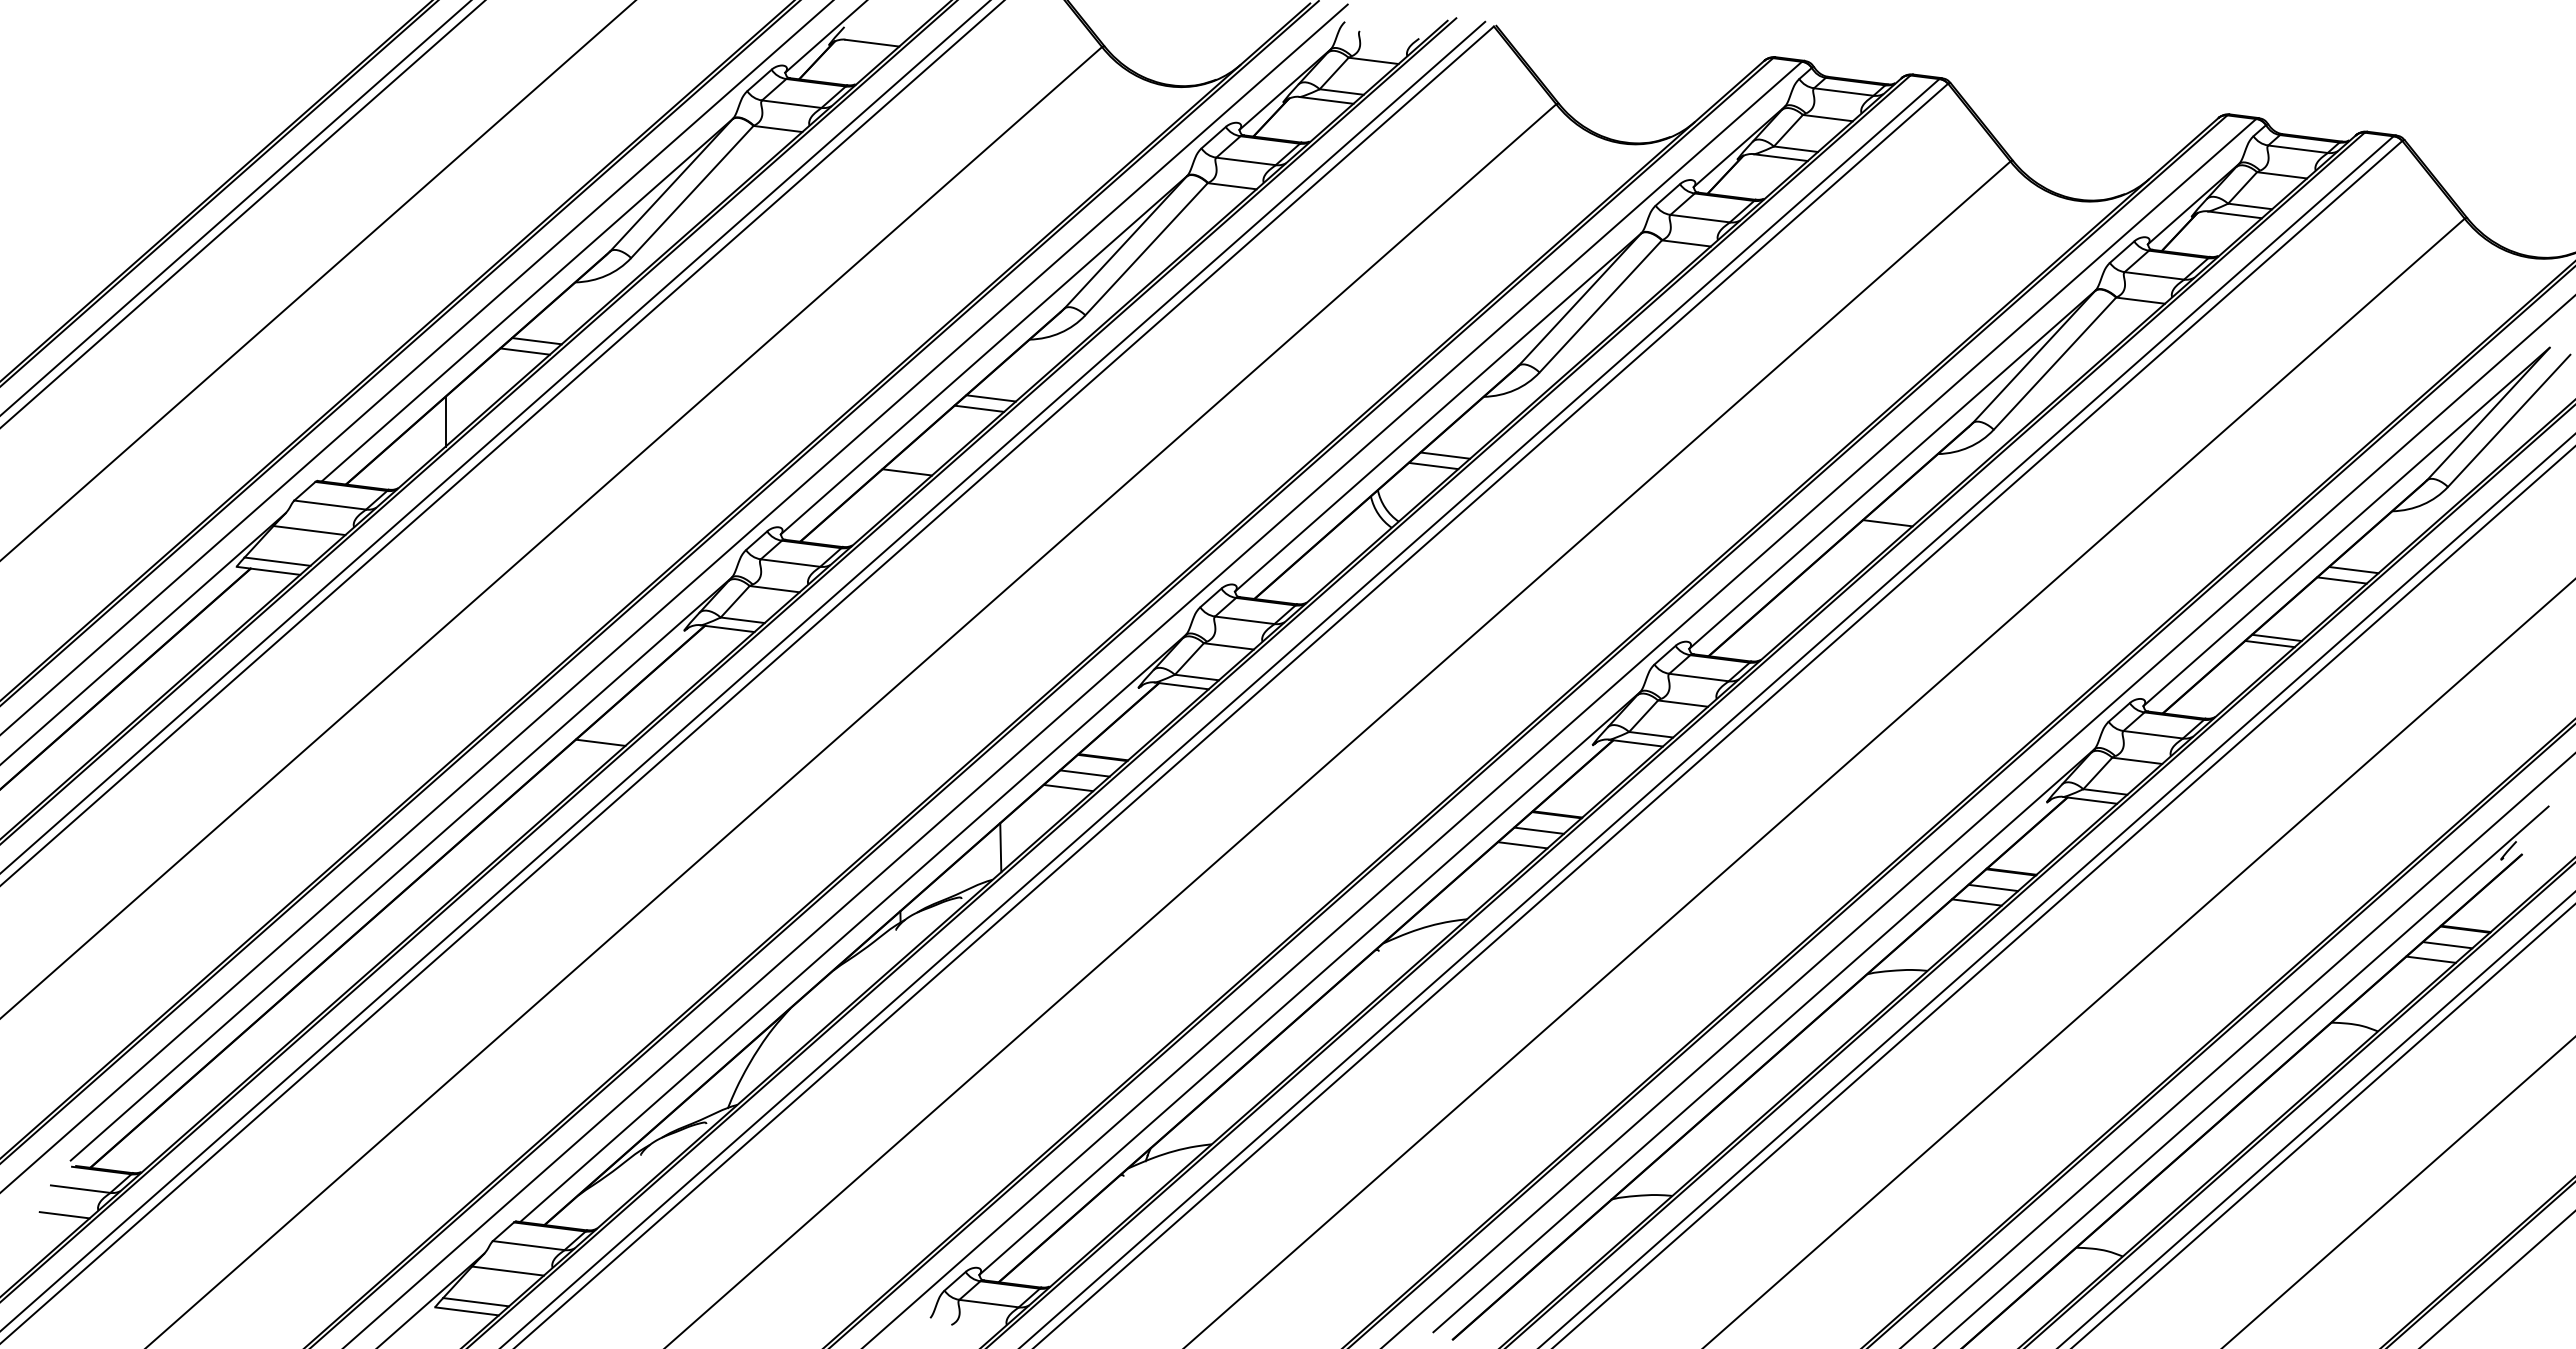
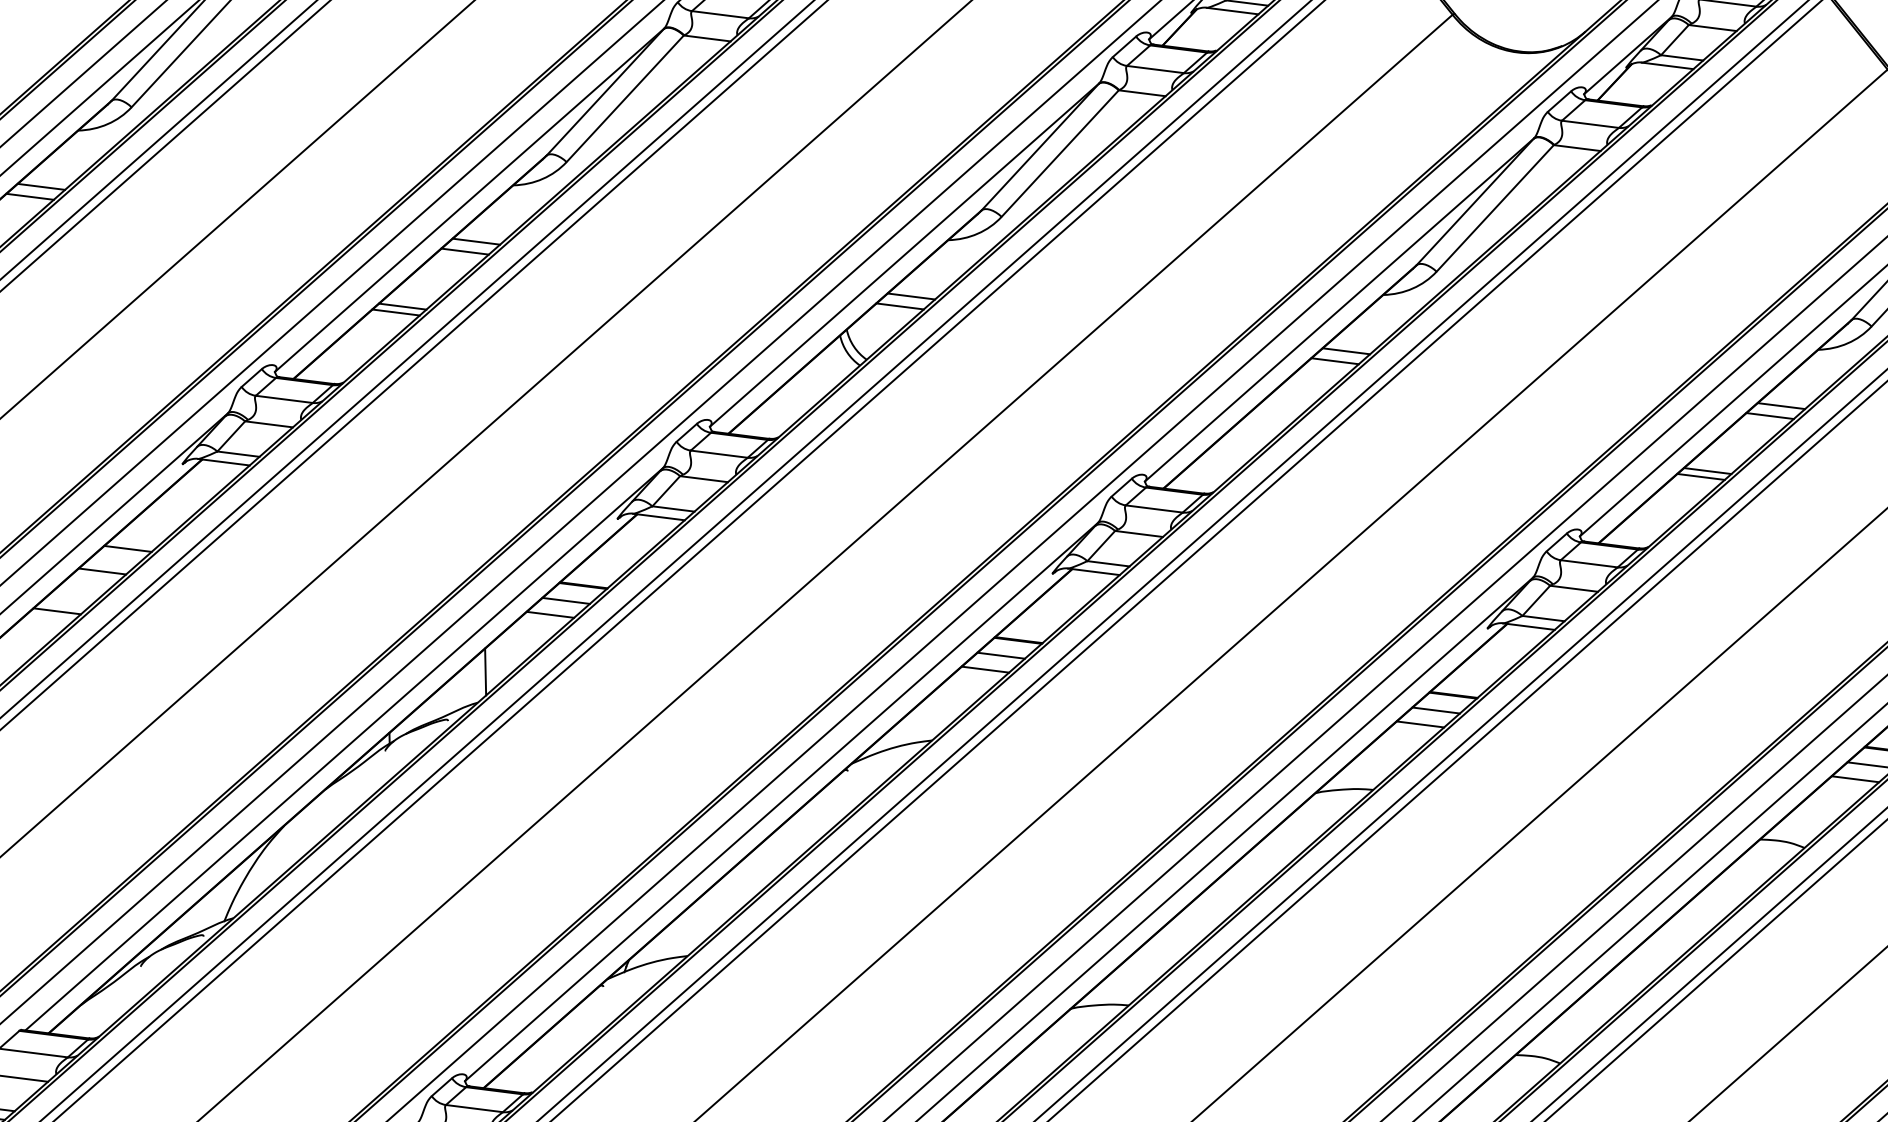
line: (914, 466) -> (402, 306), added
line: (1899, 512) -> (1346, 350), added
line: (627, 719) -> (128, 549), added
line: (553, 784) -> (57, 611), added

